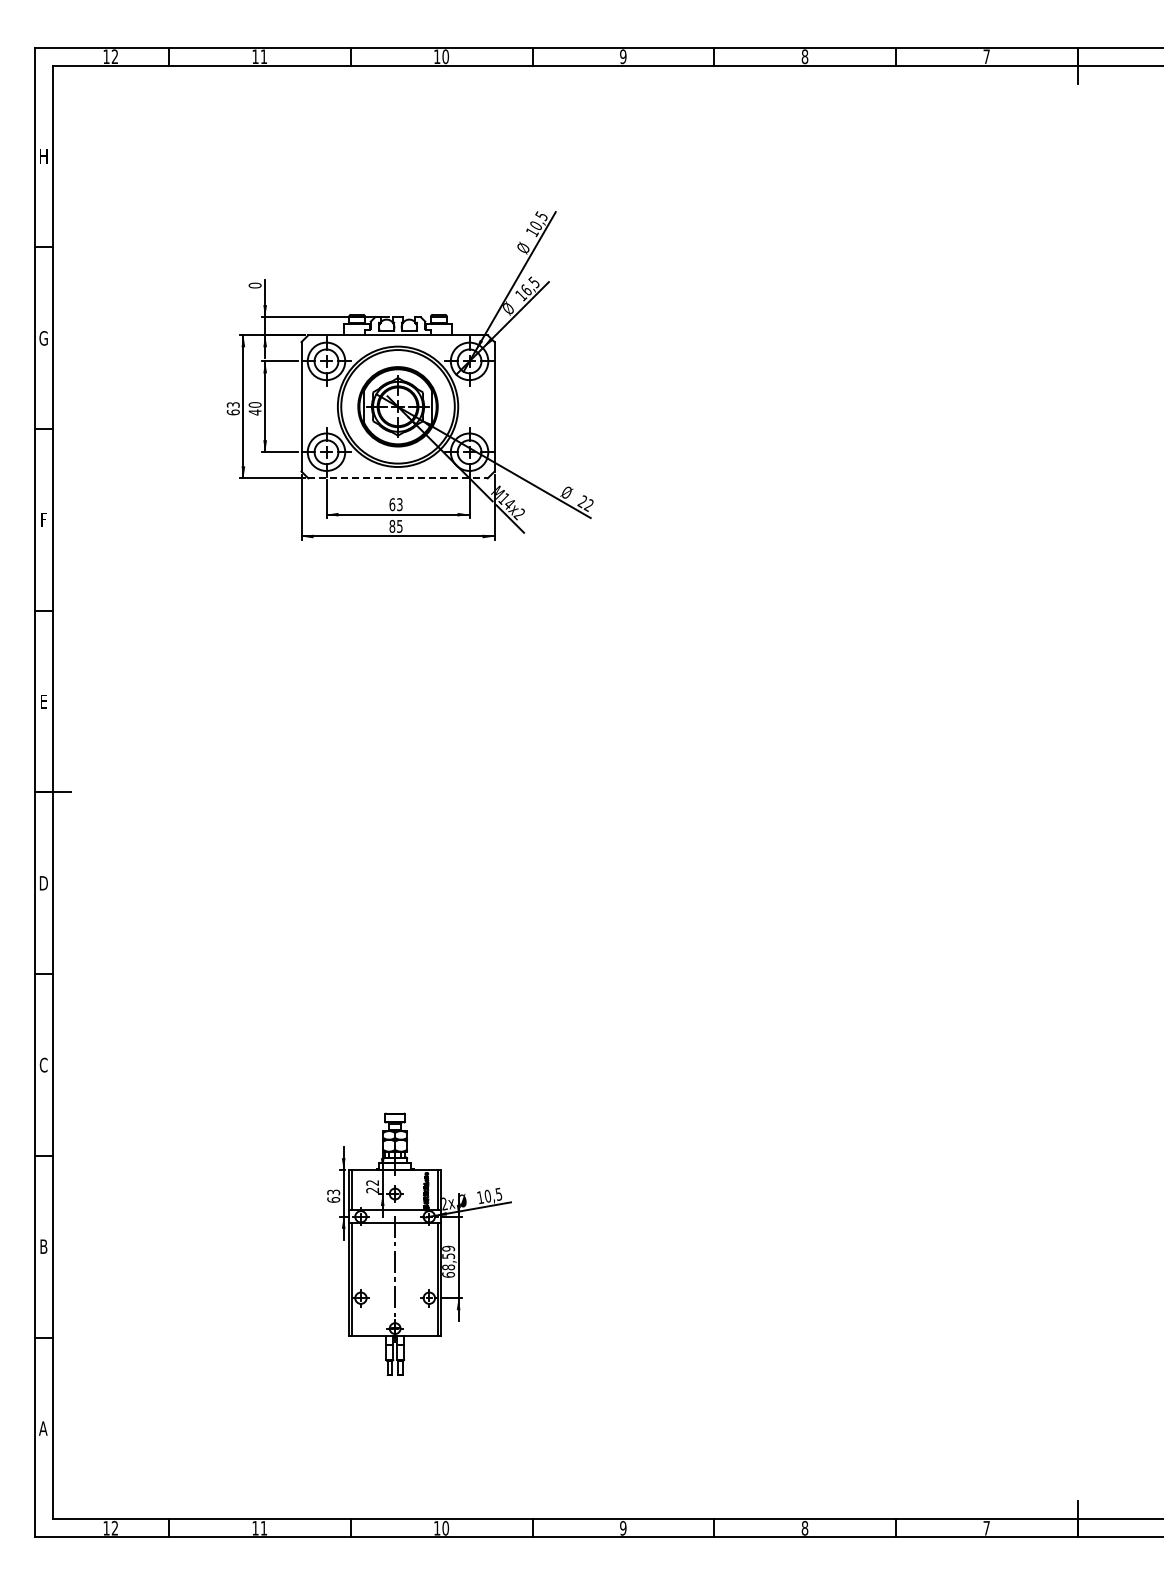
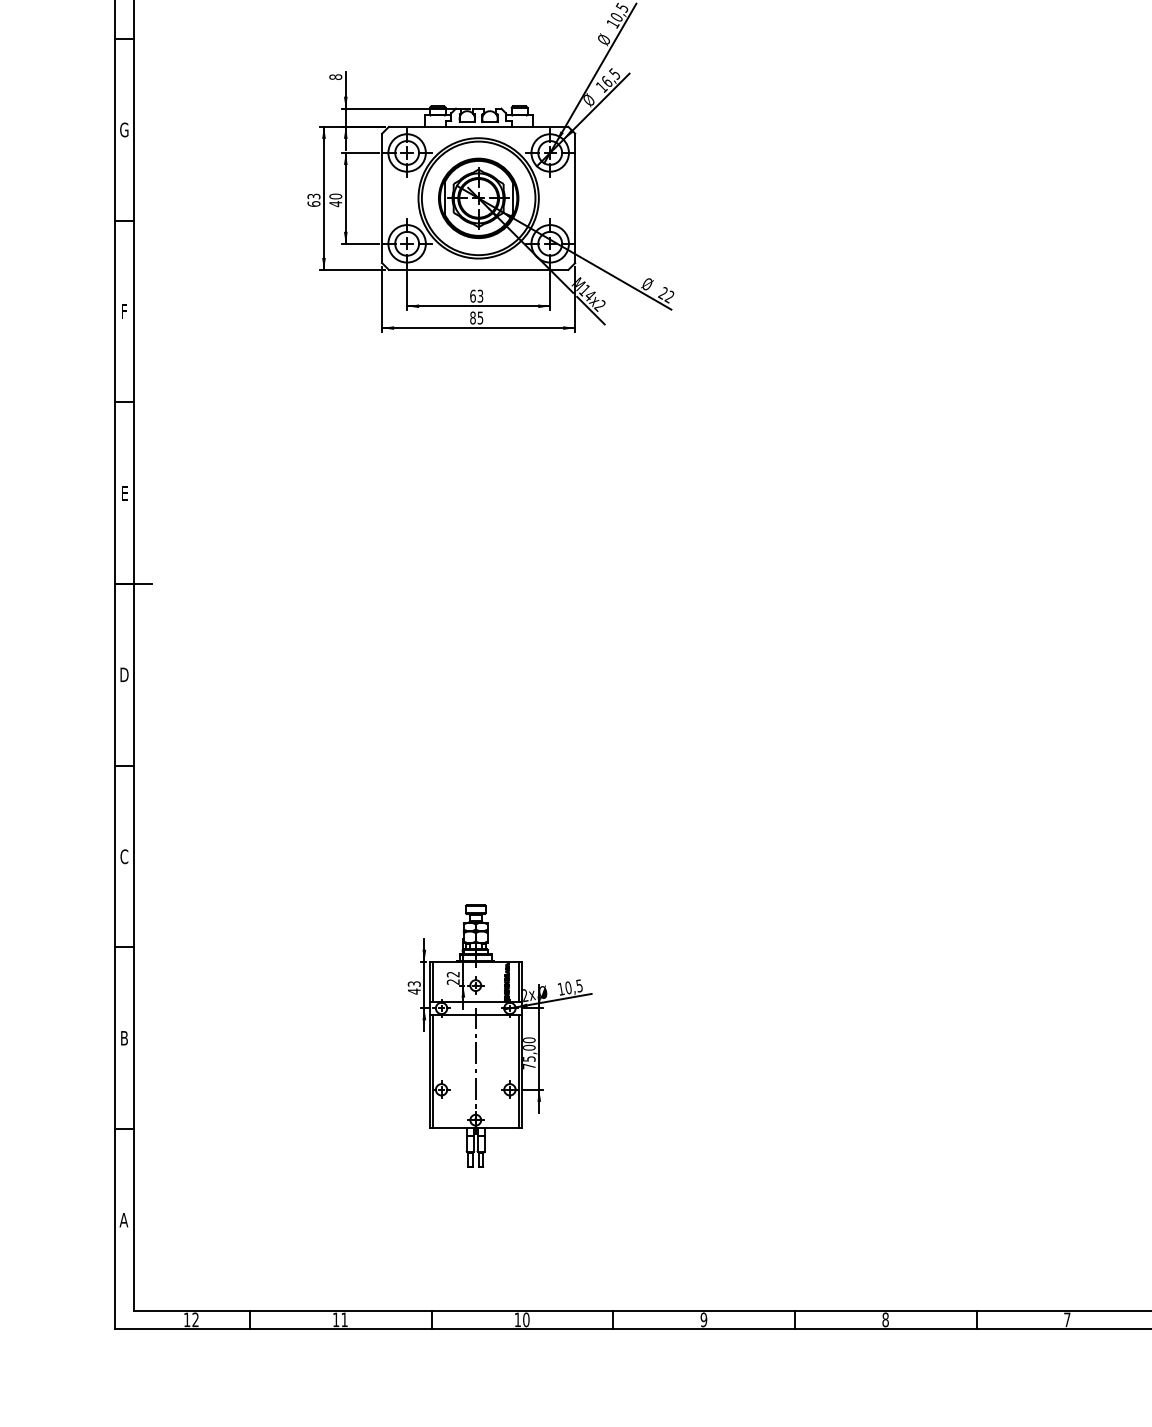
text: (255, 285) -> (336, 77), 0 -> 8
line: (398, 478) -> (479, 270), dashed -> solid
text: (333, 1199) -> (414, 991), 63 -> 43
text: (448, 1261) -> (529, 1053), 68,59 -> 75,00

